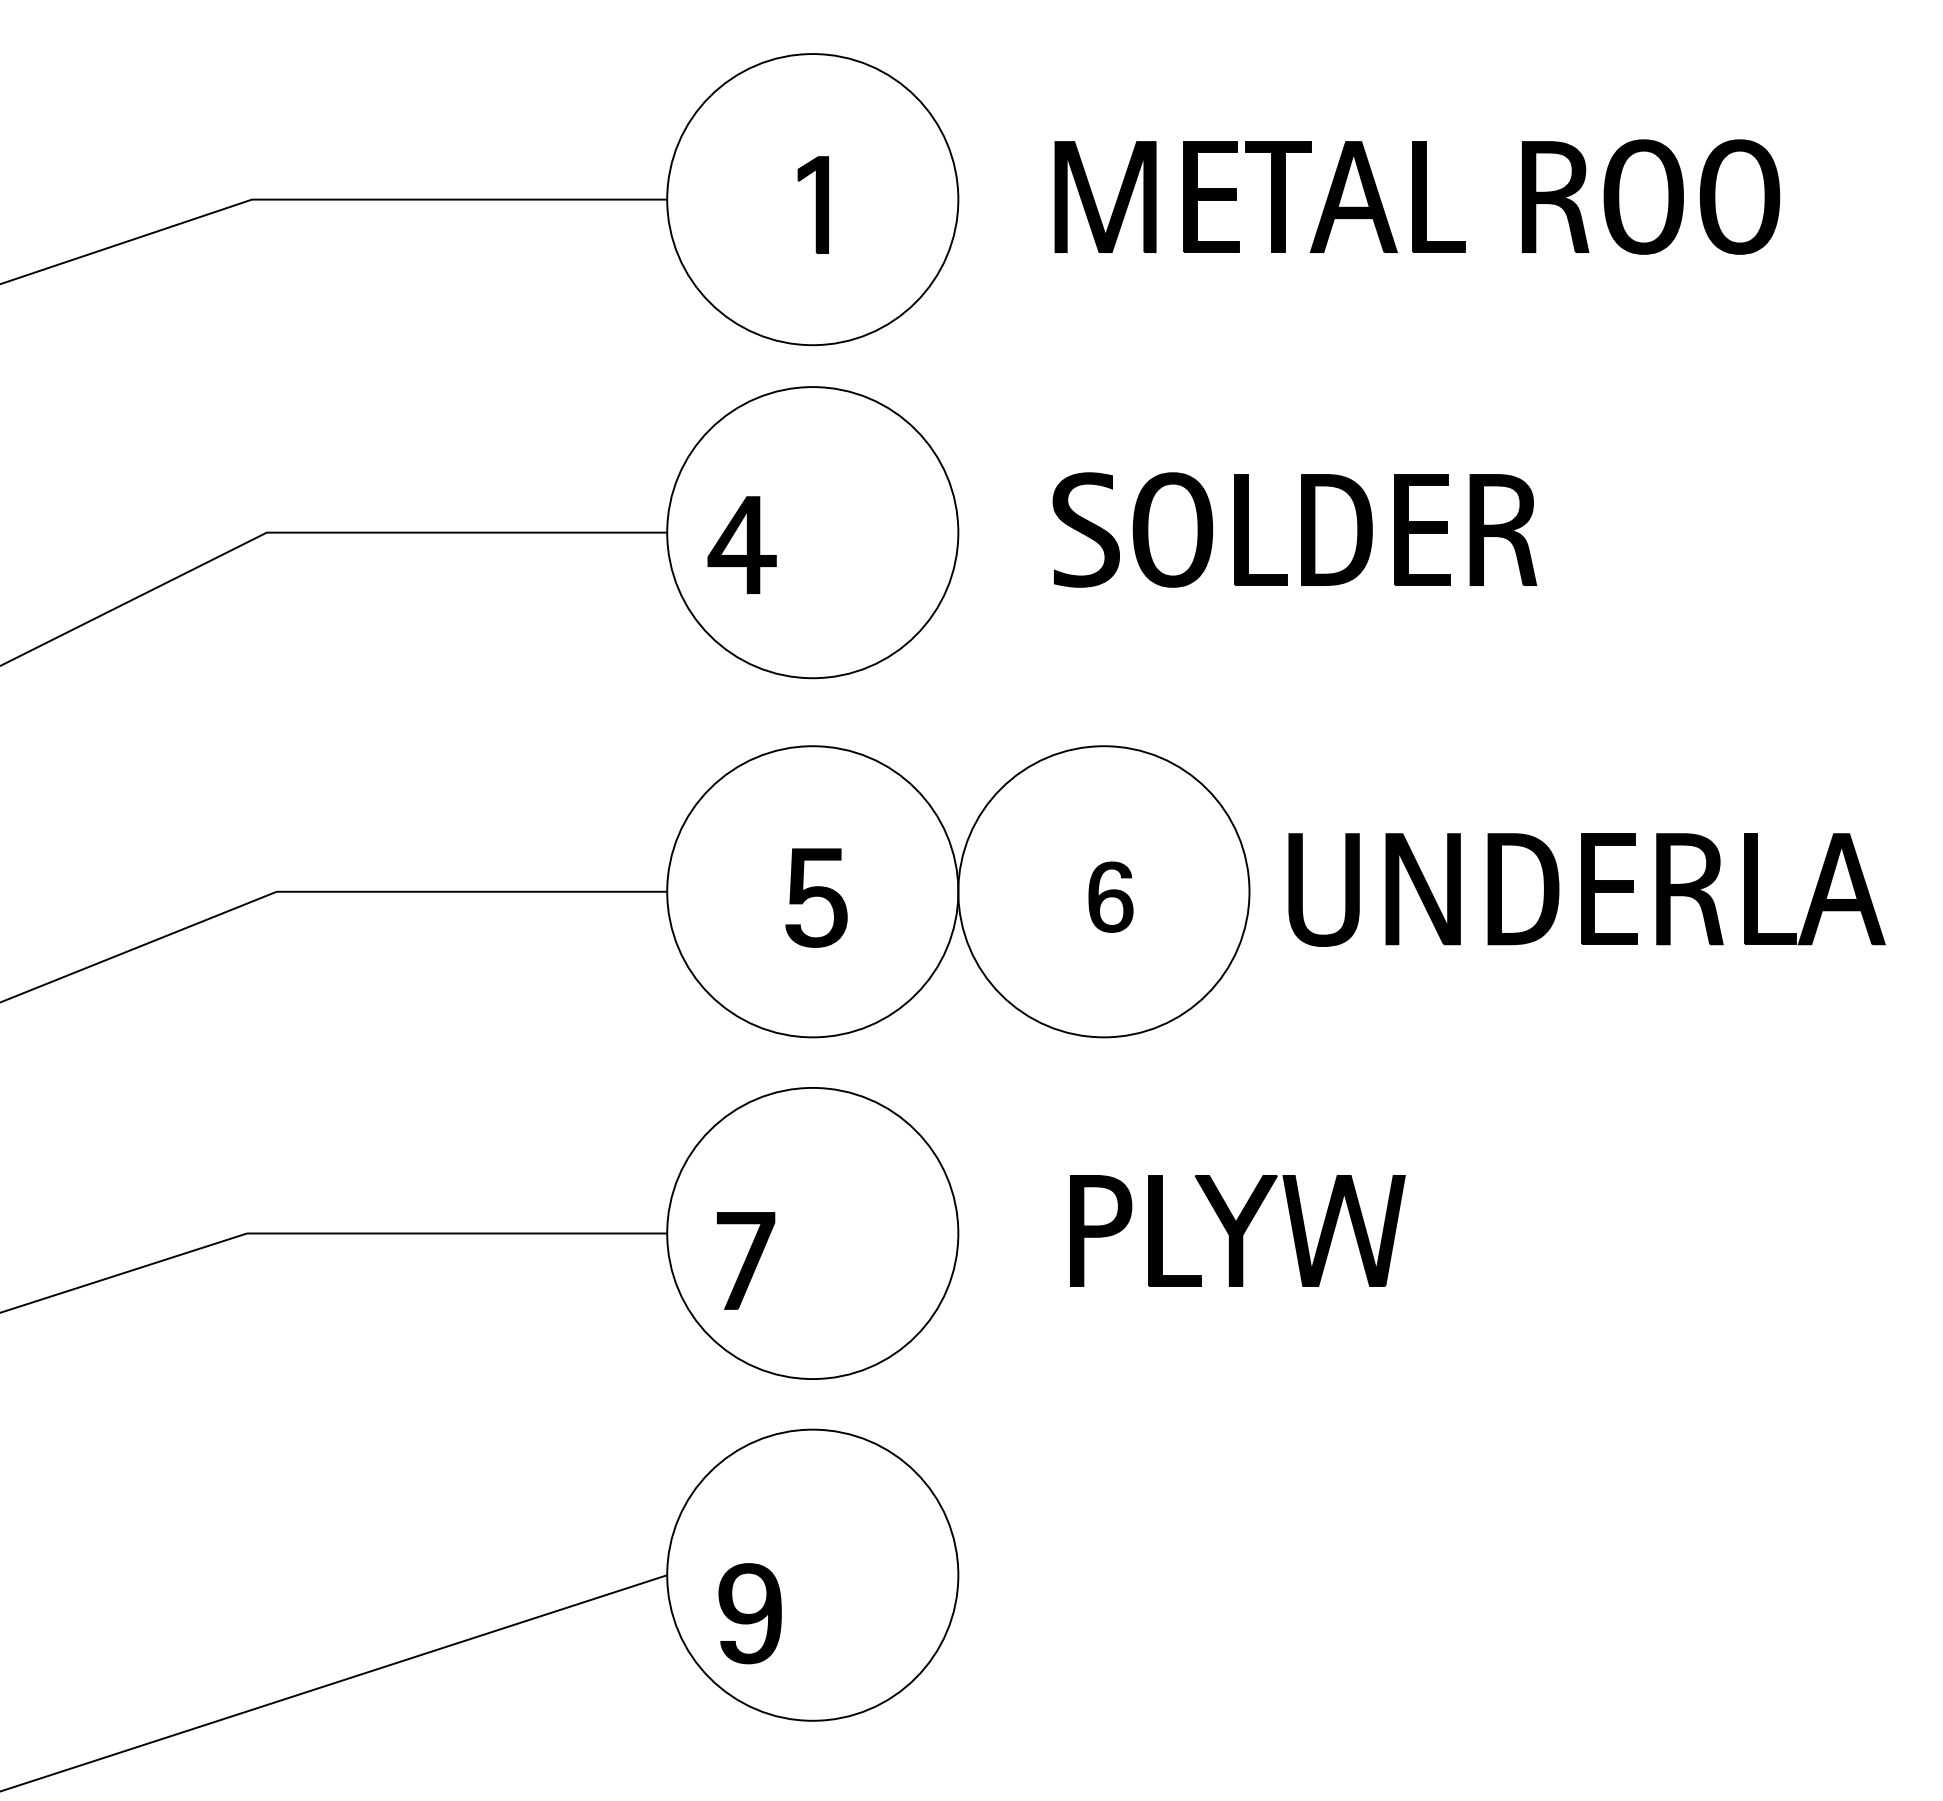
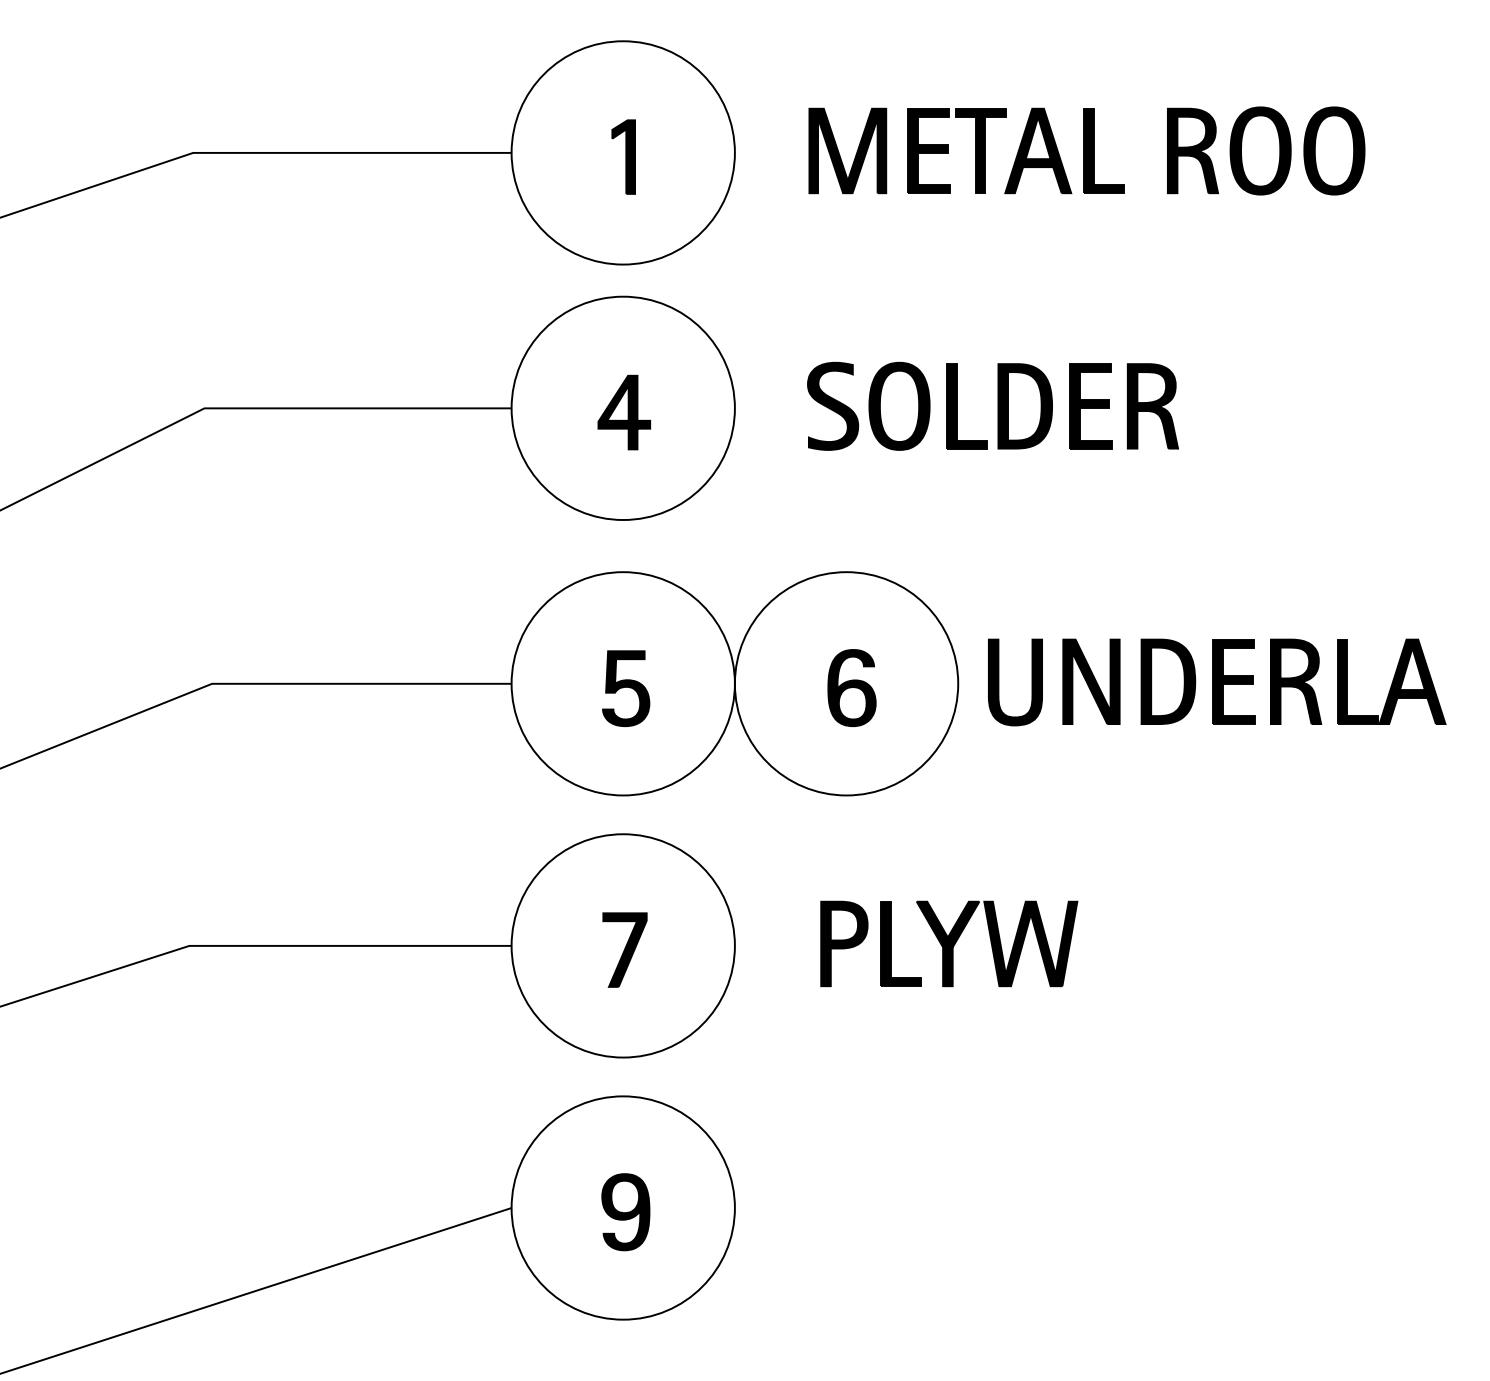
part: (741, 544) -> (623, 412), moved
part: (1110, 896) -> (851, 687), size x1.43
part: (746, 1260) -> (625, 949), moved
part: (749, 1613) -> (625, 1212), moved

